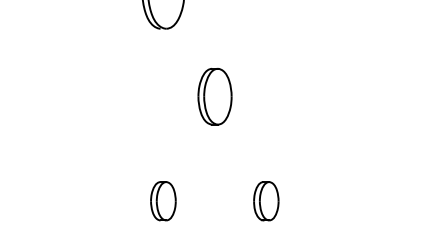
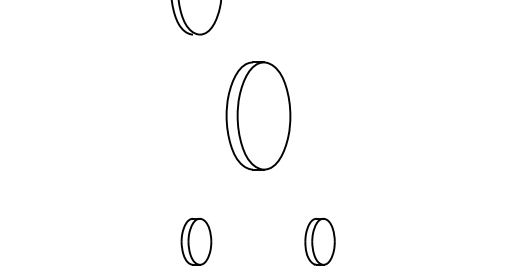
part: (214, 96) -> (257, 115), size x1.6

